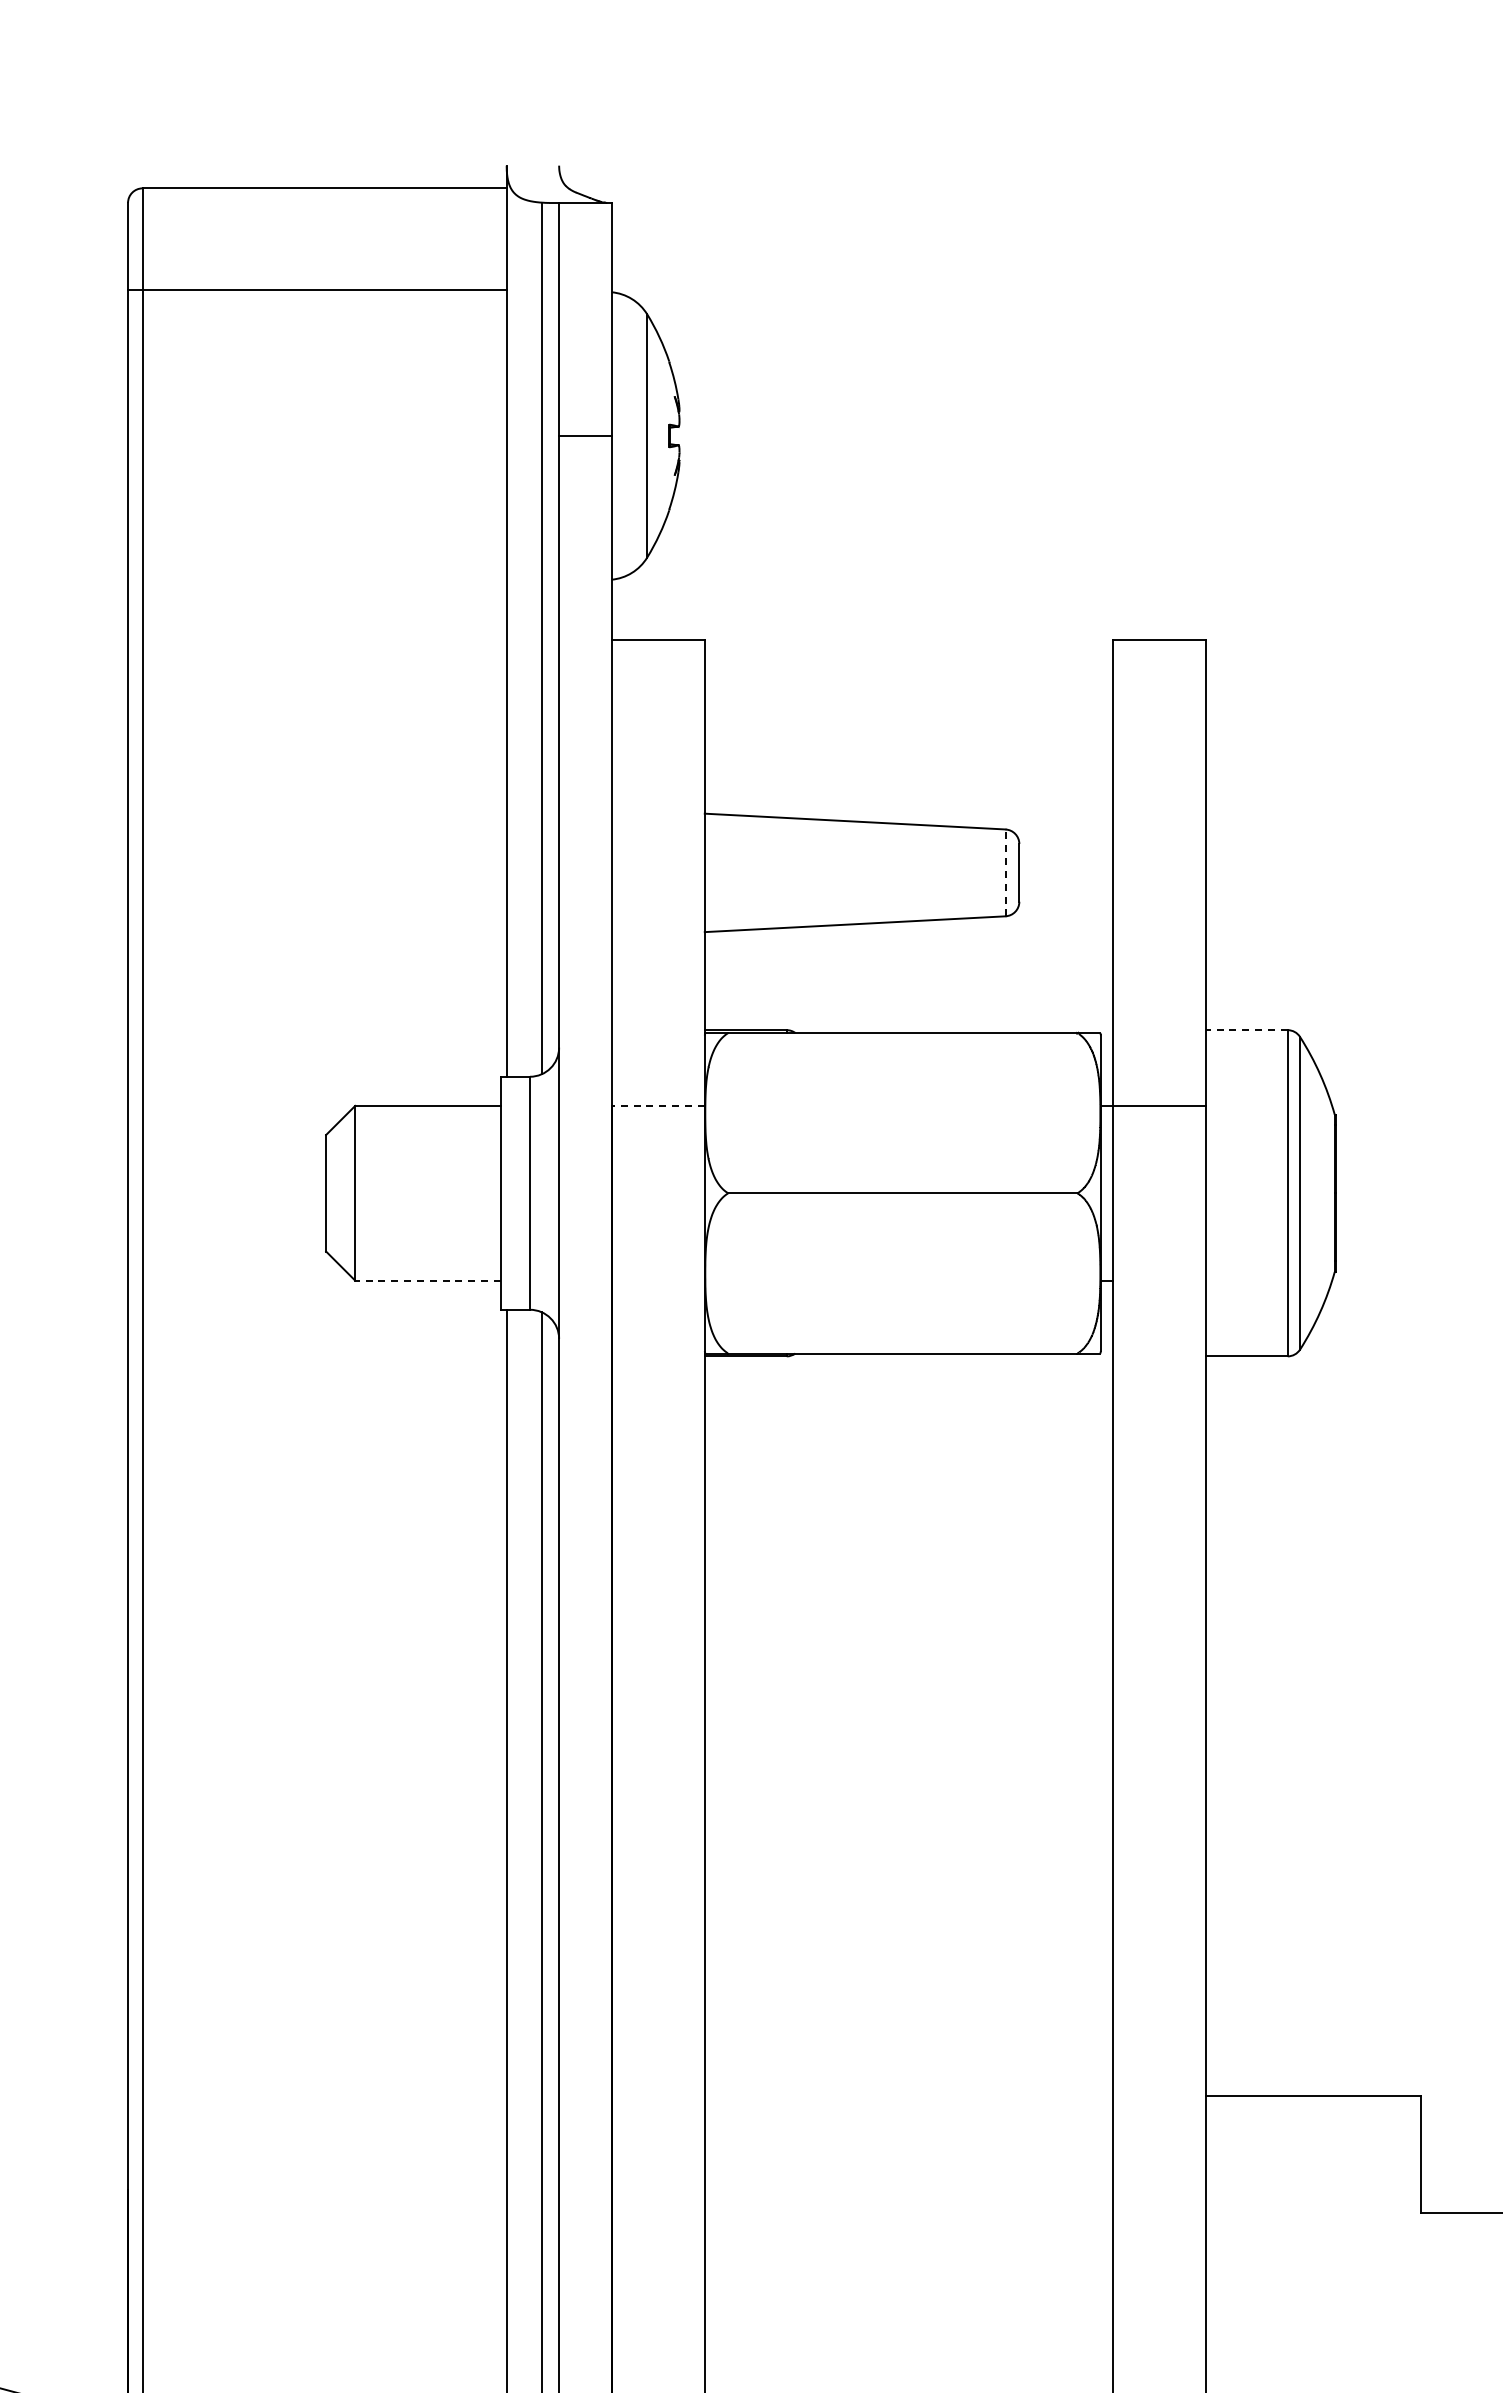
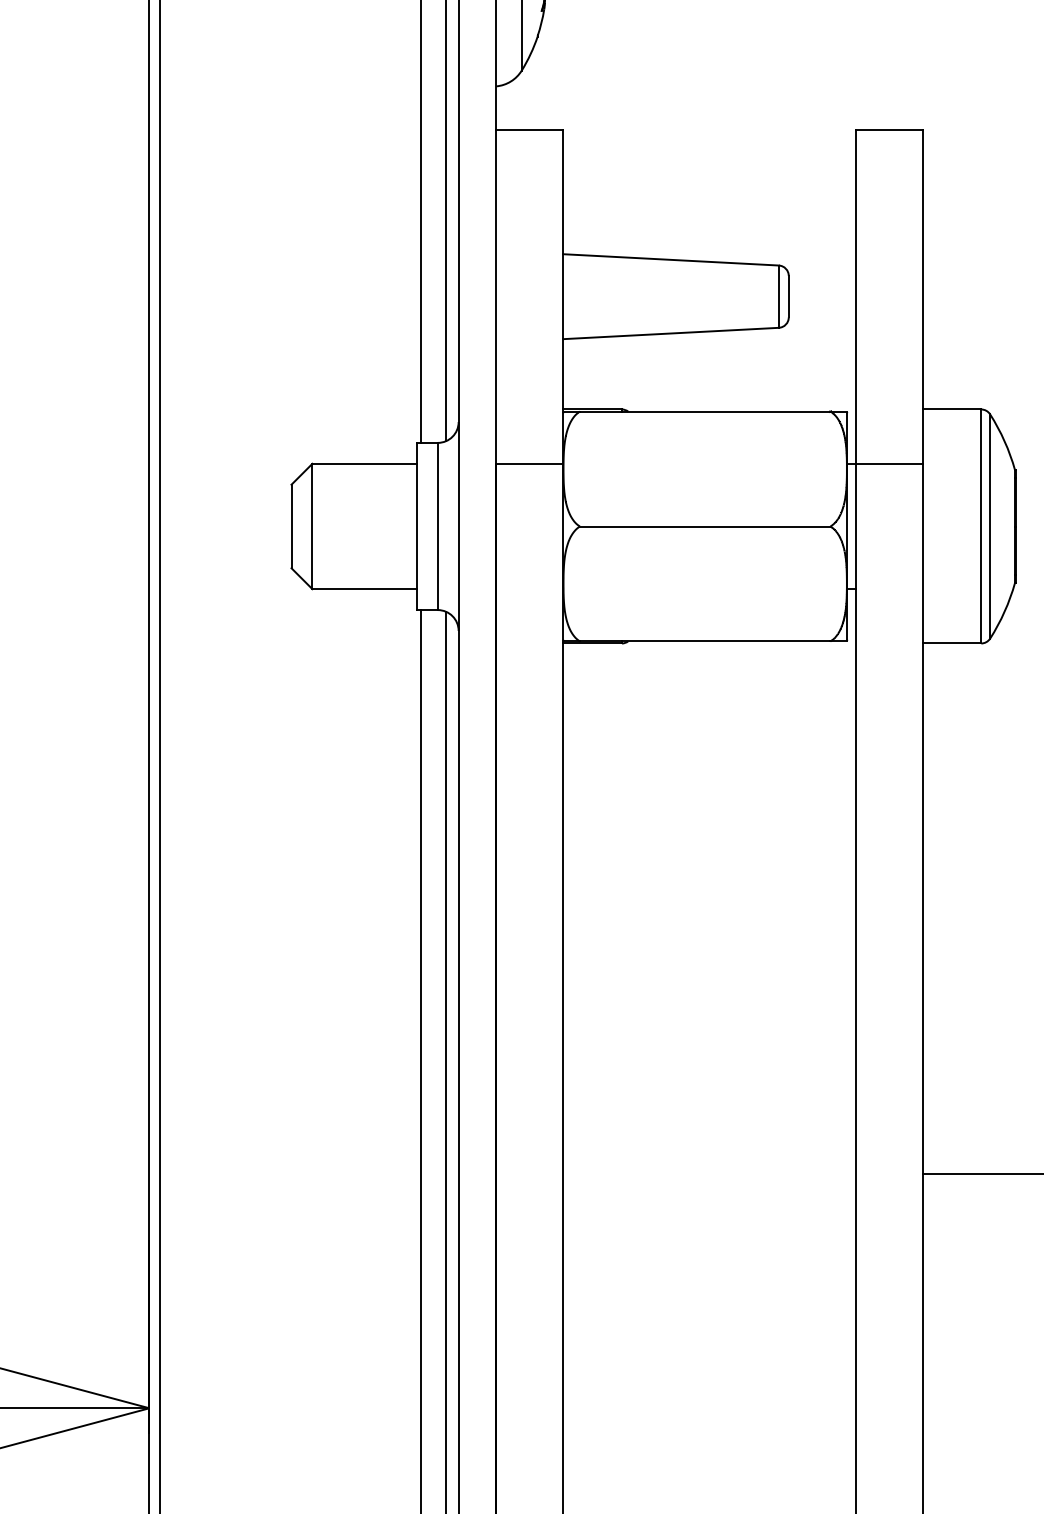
line: (1005, 872) -> (778, 296), dashed -> solid
line: (1246, 1030) -> (951, 409), dashed -> solid
line: (658, 1106) -> (529, 464), dashed -> solid
line: (428, 1280) -> (364, 589), dashed -> solid

